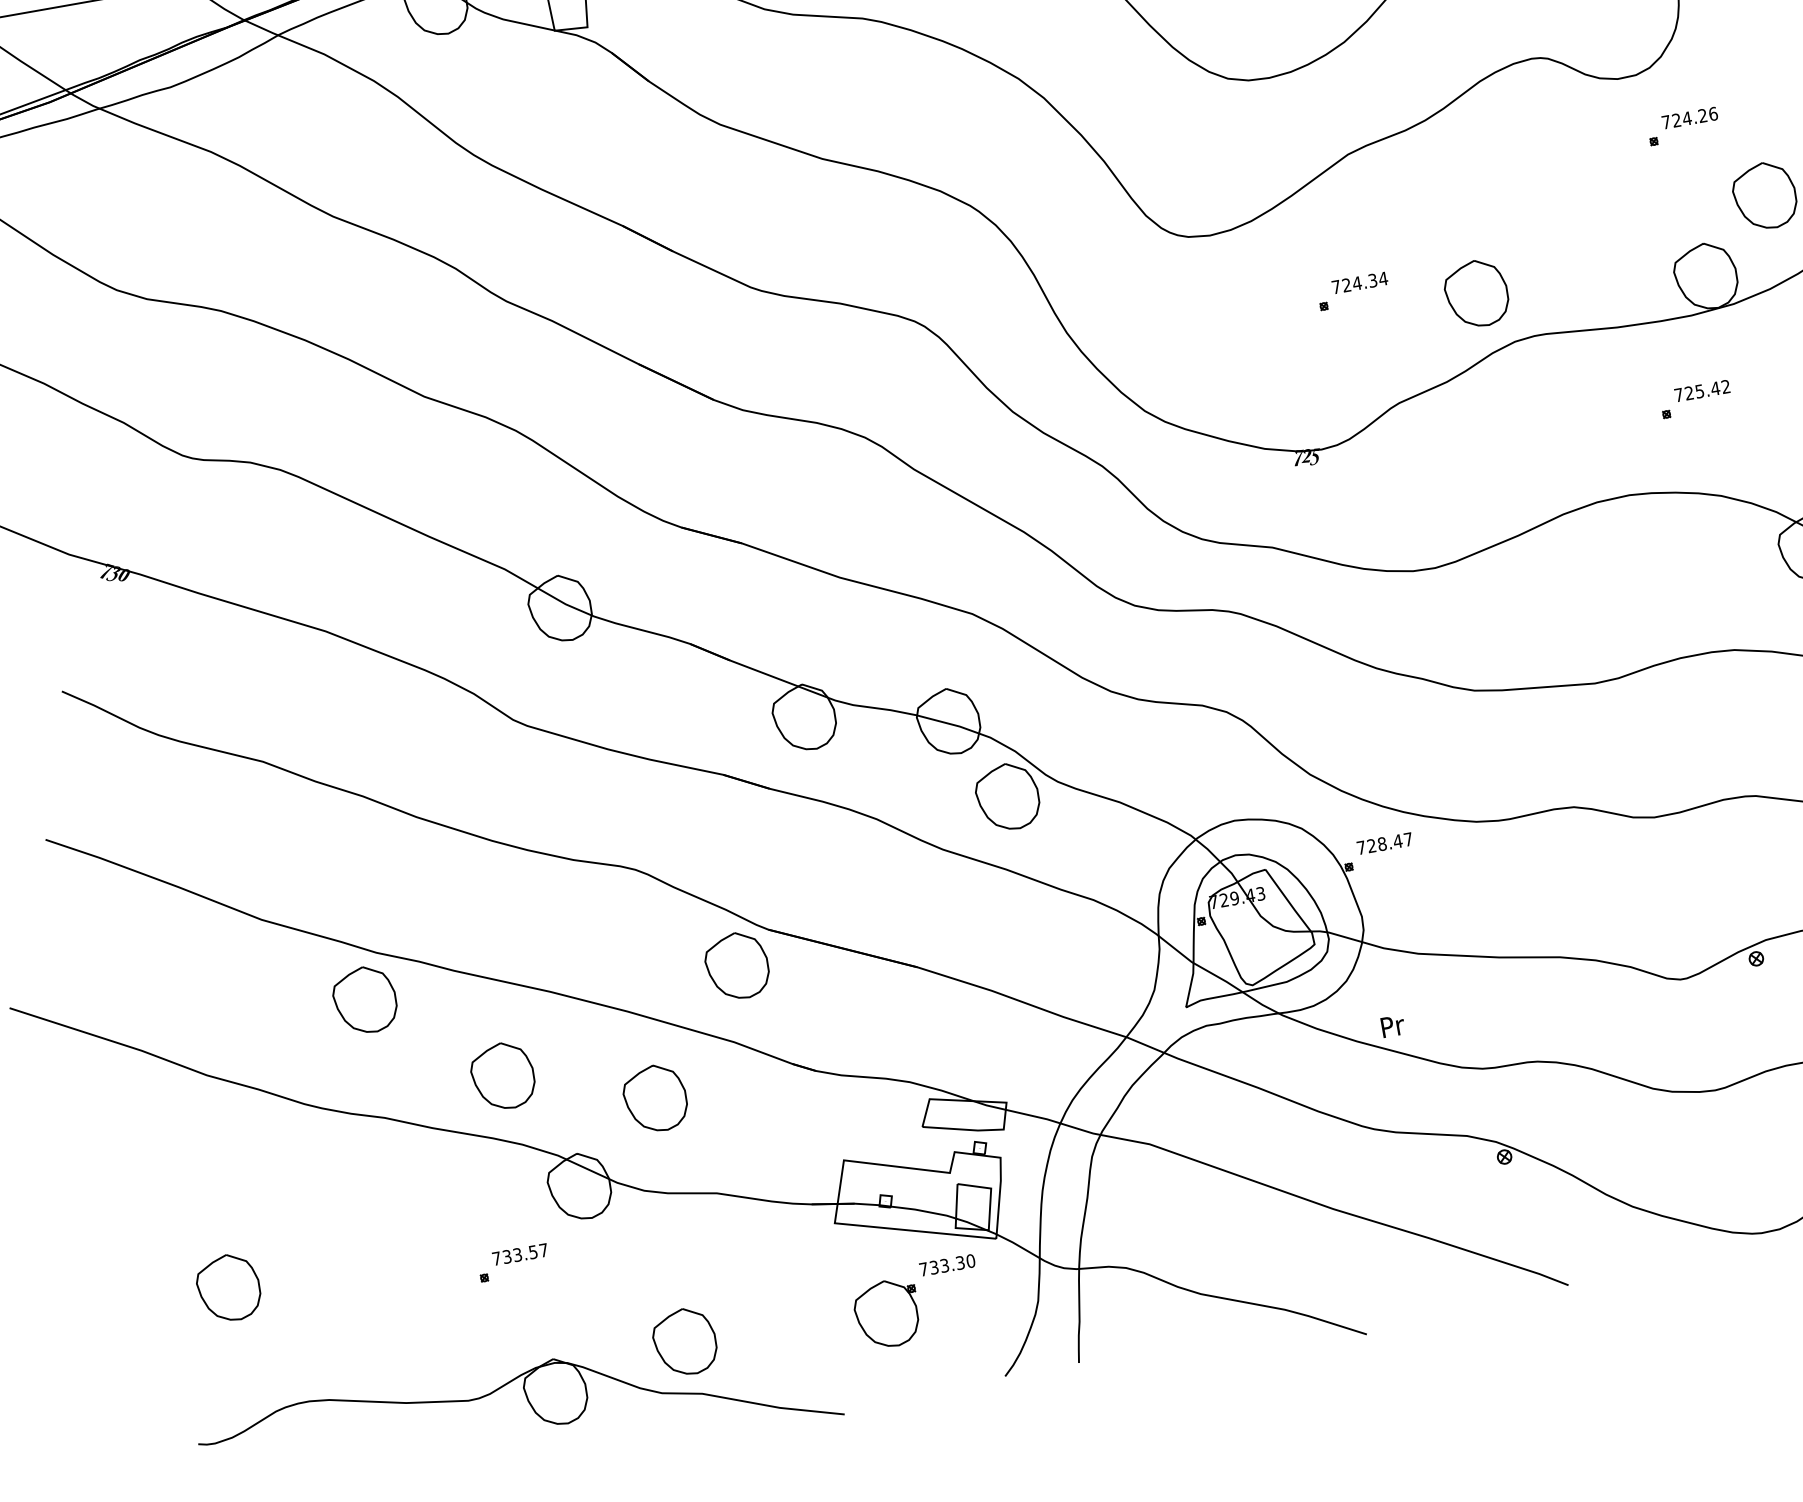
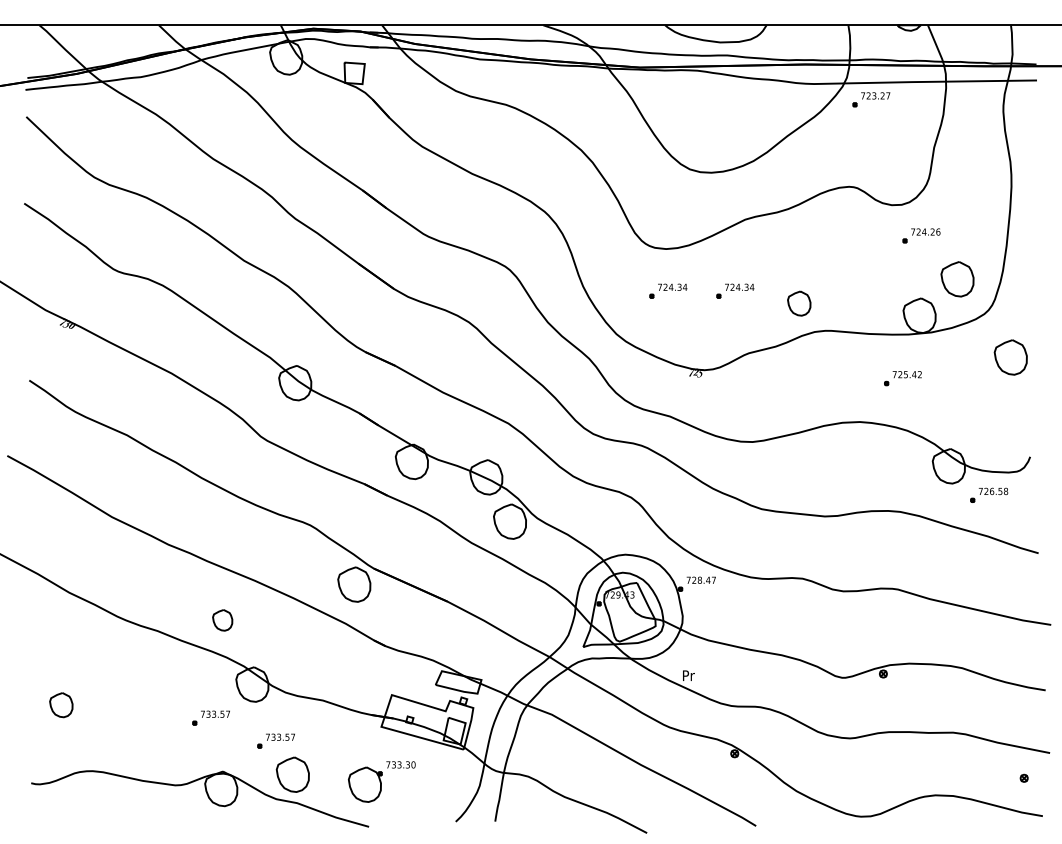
part: (1477, 293) -> (799, 303), size x0.7
part: (1227, 312) -> (668, 290), added
part: (365, 1000) -> (158, 568), removed
part: (502, 1076) -> (222, 620), size x0.6
part: (654, 1098) -> (299, 645), removed
part: (641, 1283) -> (275, 740), added
part: (229, 1288) -> (61, 705), size x0.7
part: (916, 1302) -> (381, 781), moved

